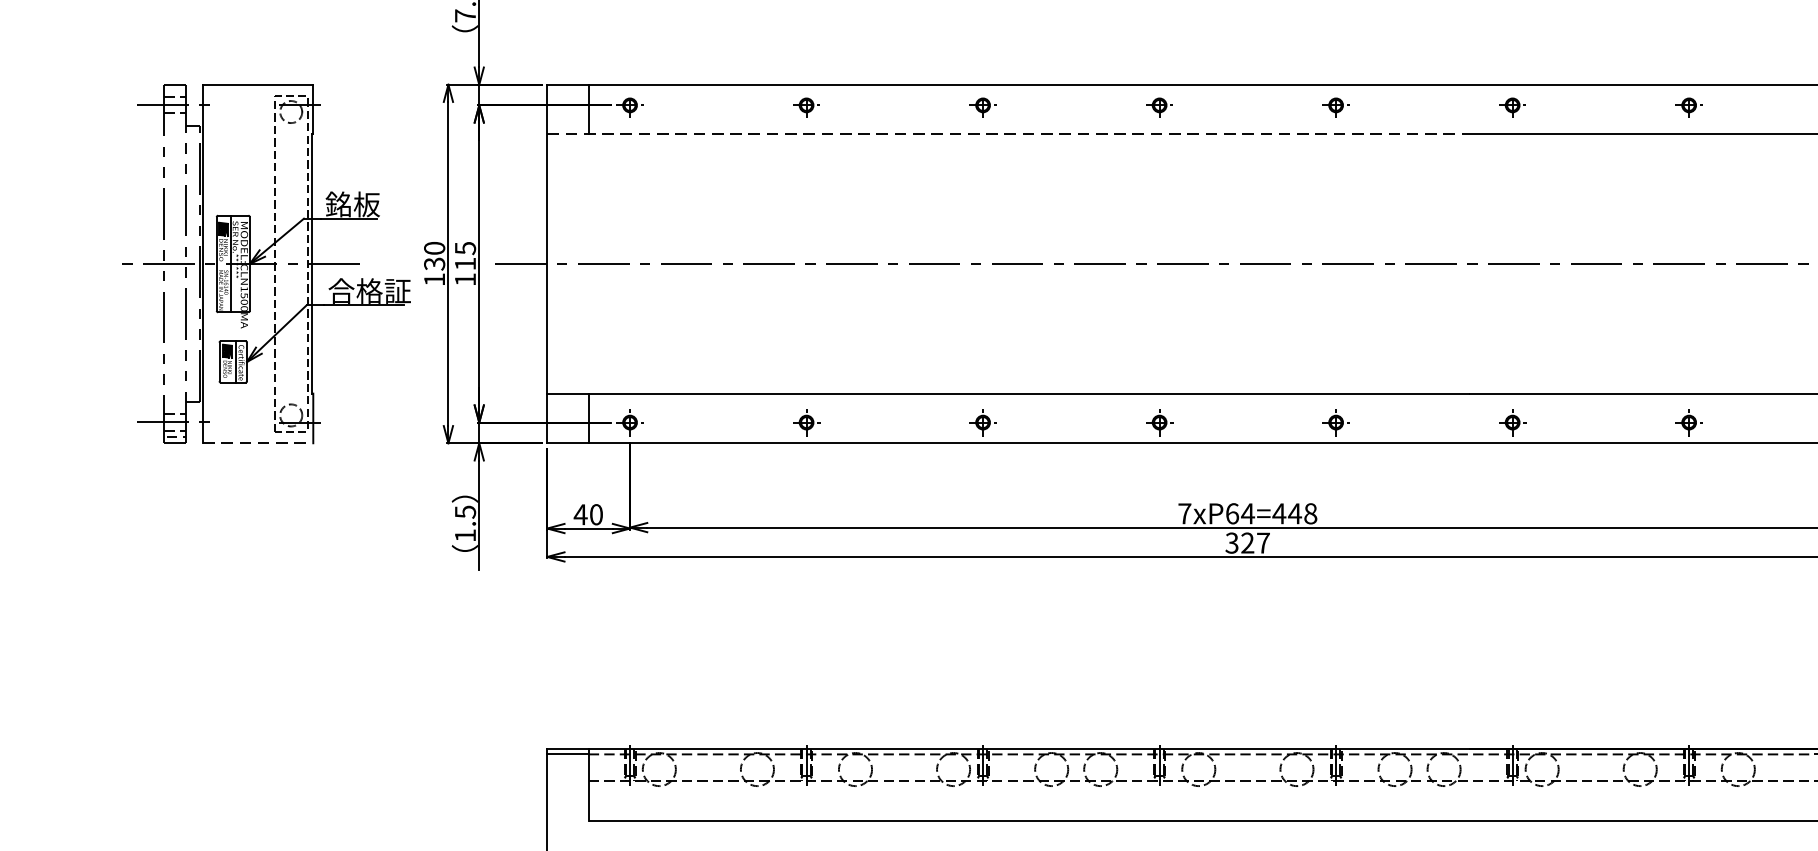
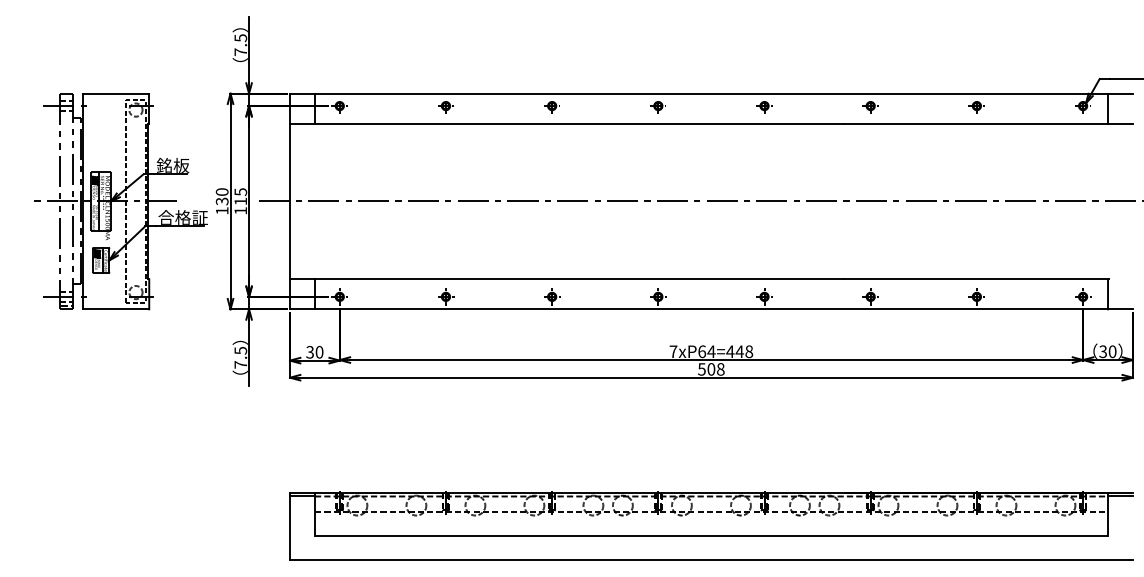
line: (1008, 134) -> (567, 123), dashed -> solid
line: (258, 443) -> (116, 309), dashed -> solid
text: (579, 515) -> (309, 352), 40 -> 30
text: (464, 534) -> (240, 364), 1.5 -> 7.5
text: (1247, 543) -> (711, 369), 327 -> 508

